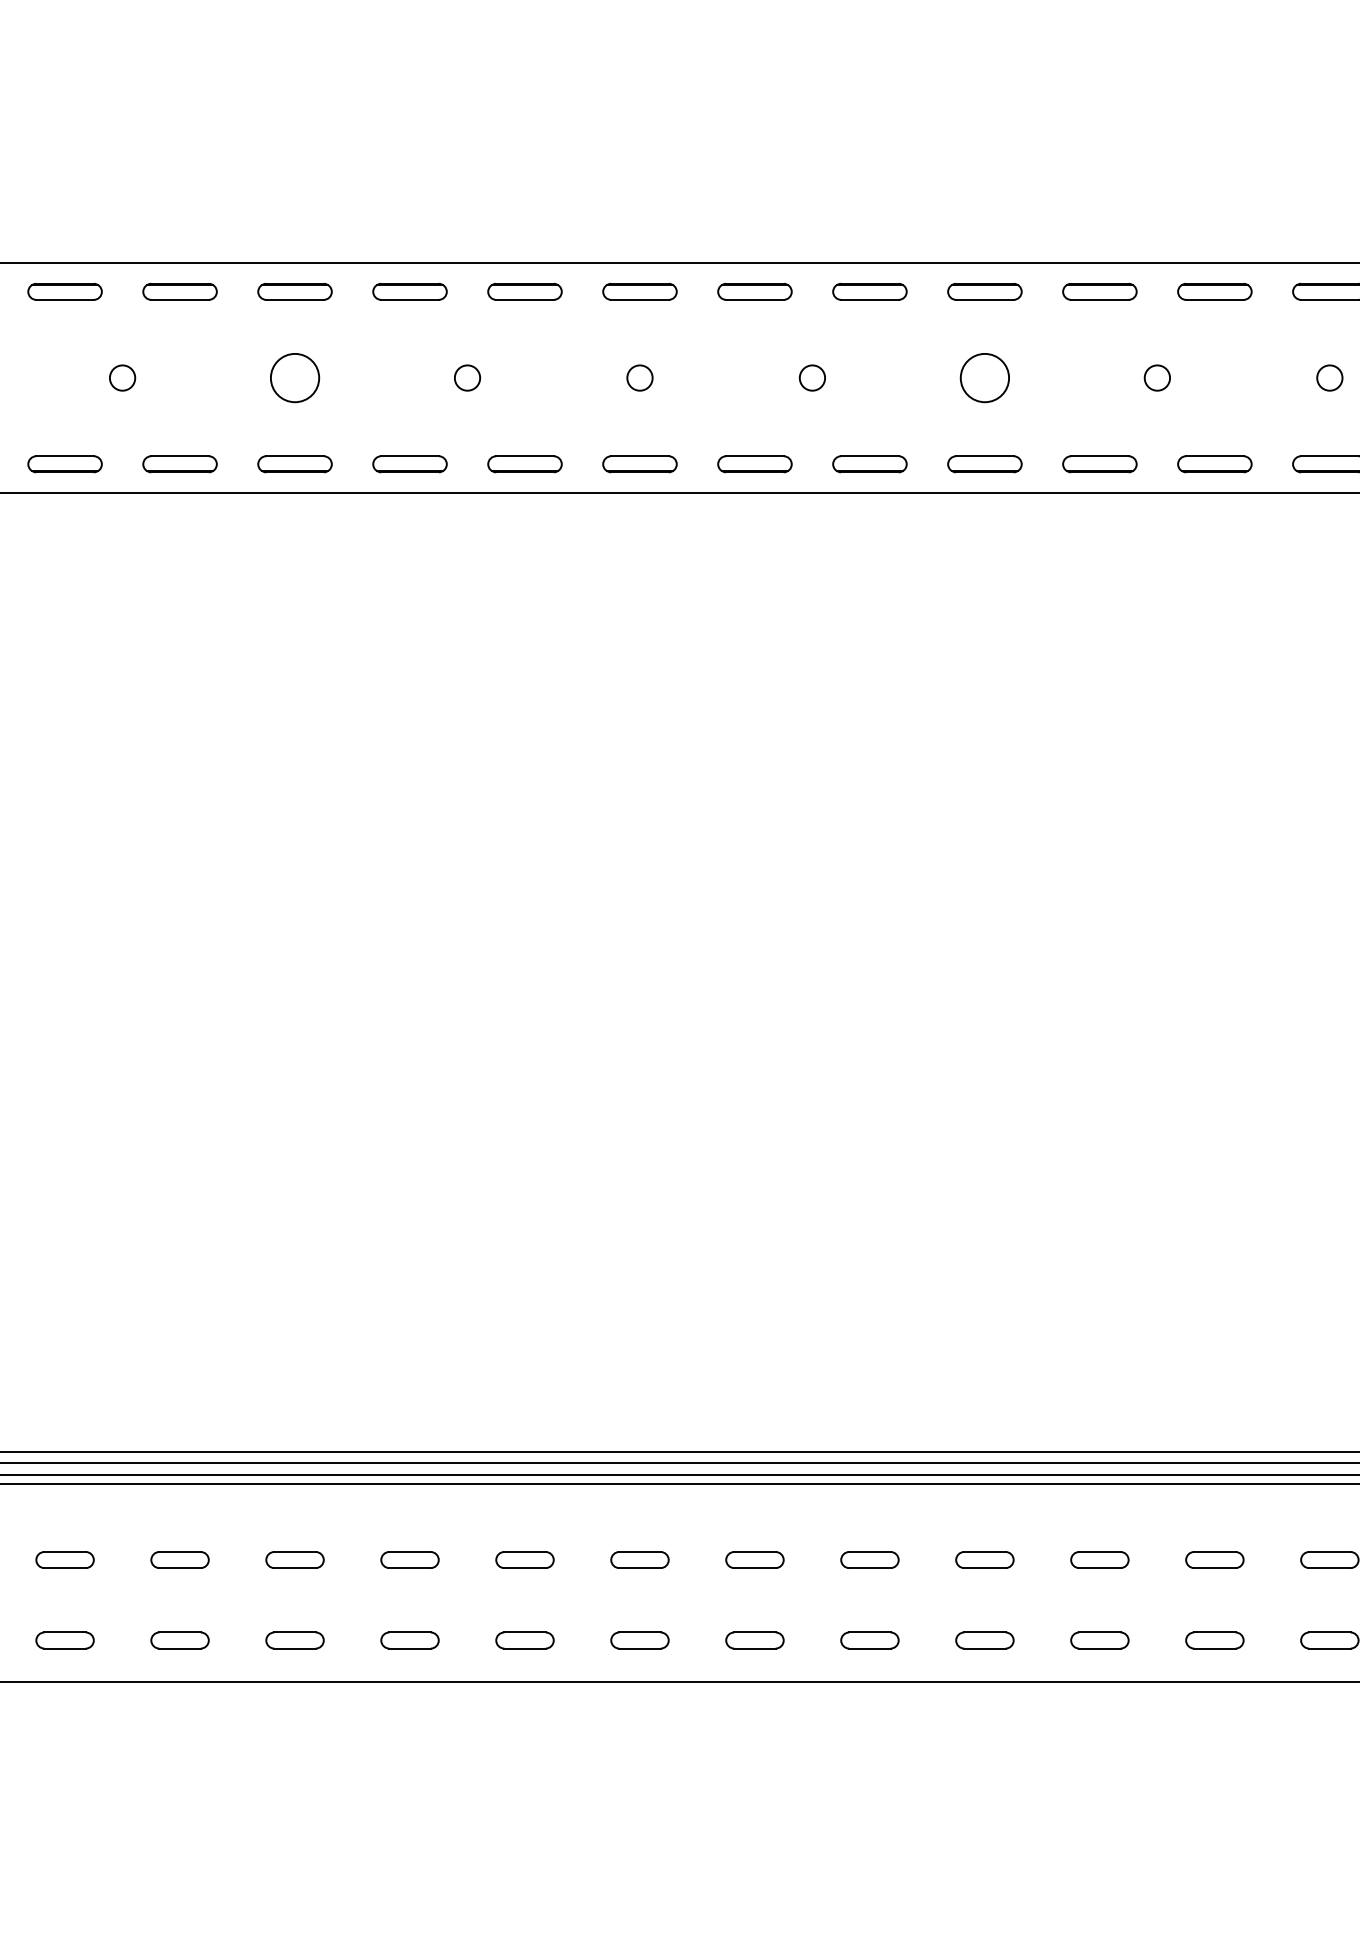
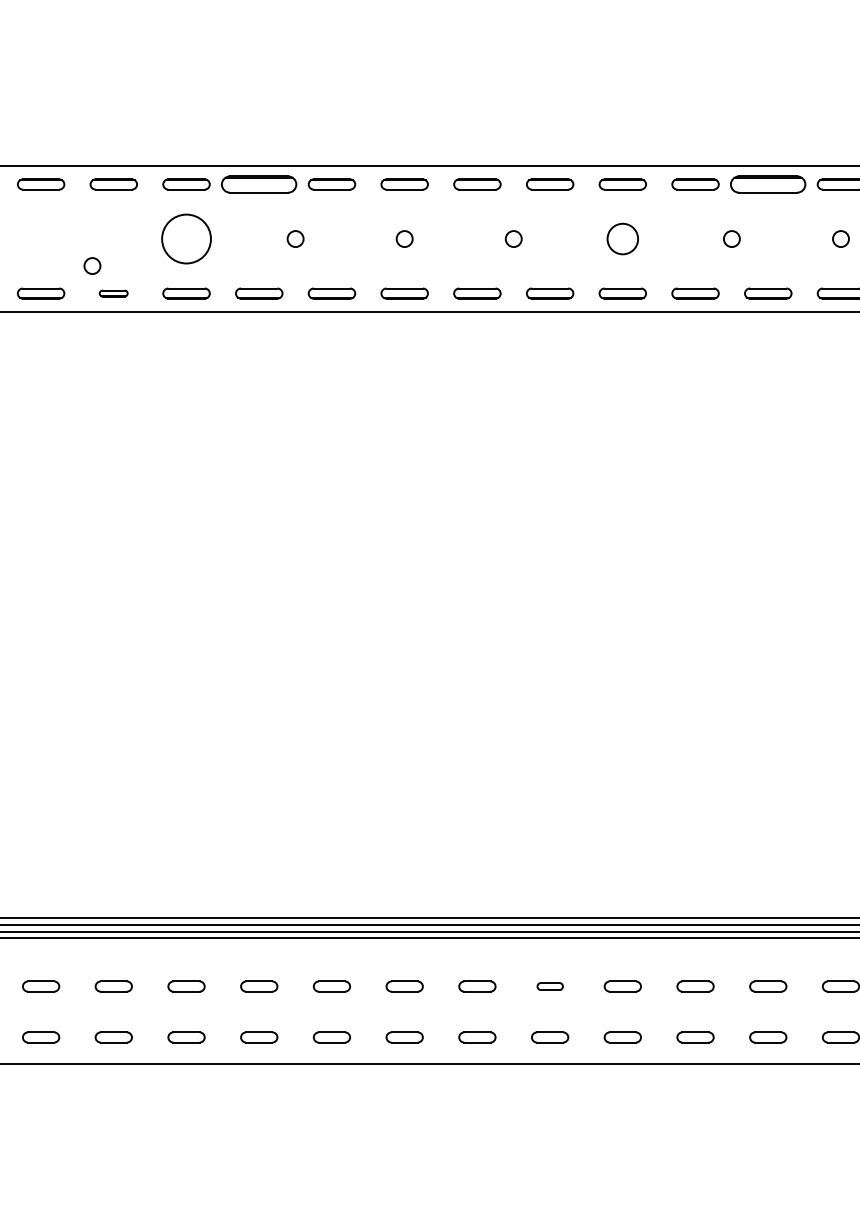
part: (410, 291) -> (259, 184), size x1.6
part: (1215, 291) -> (768, 184), size x1.6
circle: (122, 377) -> (92, 265), moved
circle: (294, 377) -> (186, 238), size x1.6
part: (179, 464) -> (113, 293), size x0.6
part: (870, 1559) -> (550, 986), size x0.7

